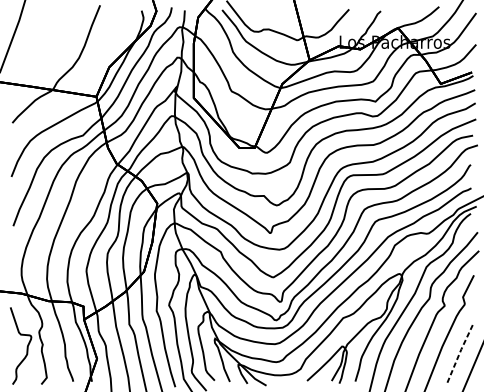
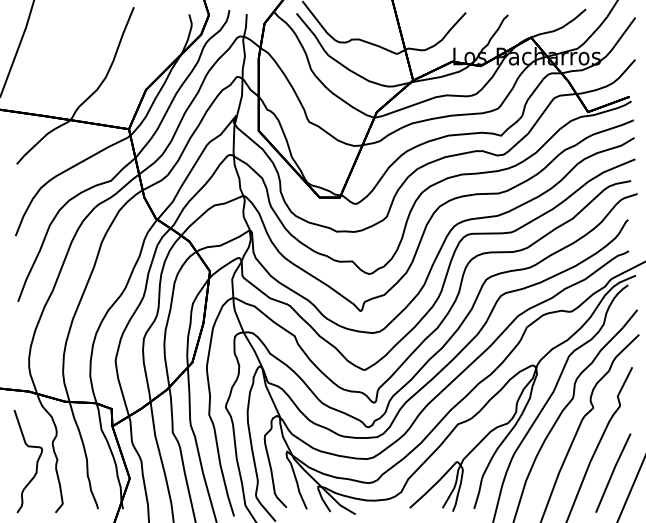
line: (459, 354) -> (612, 472), dashed -> solid

